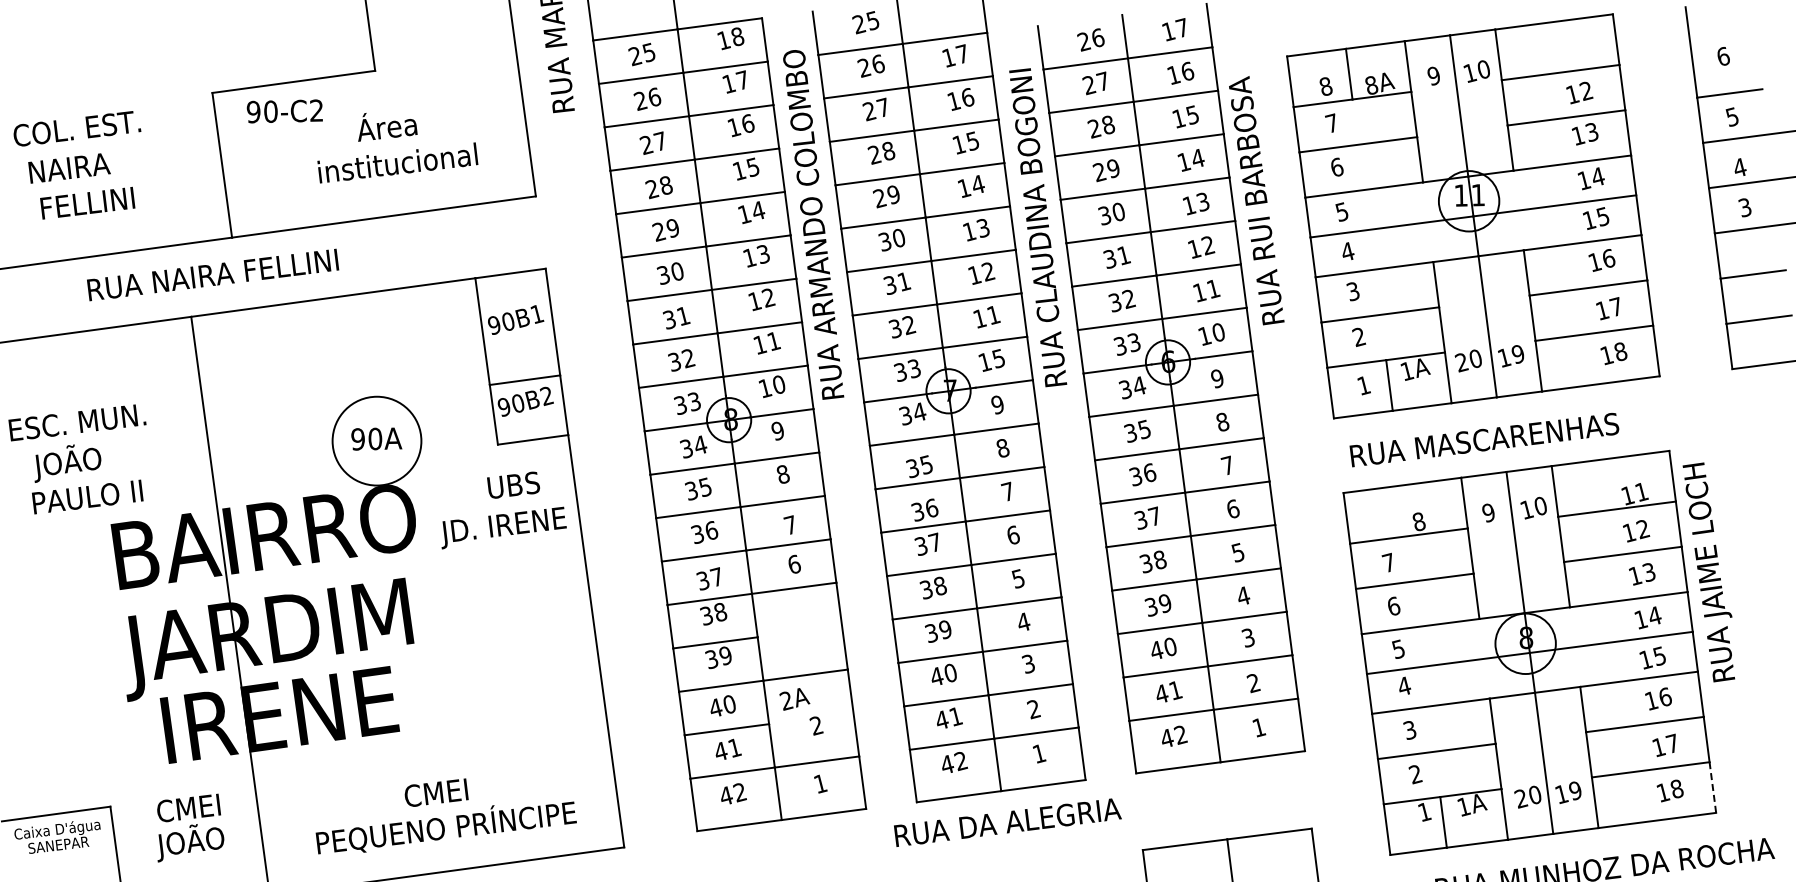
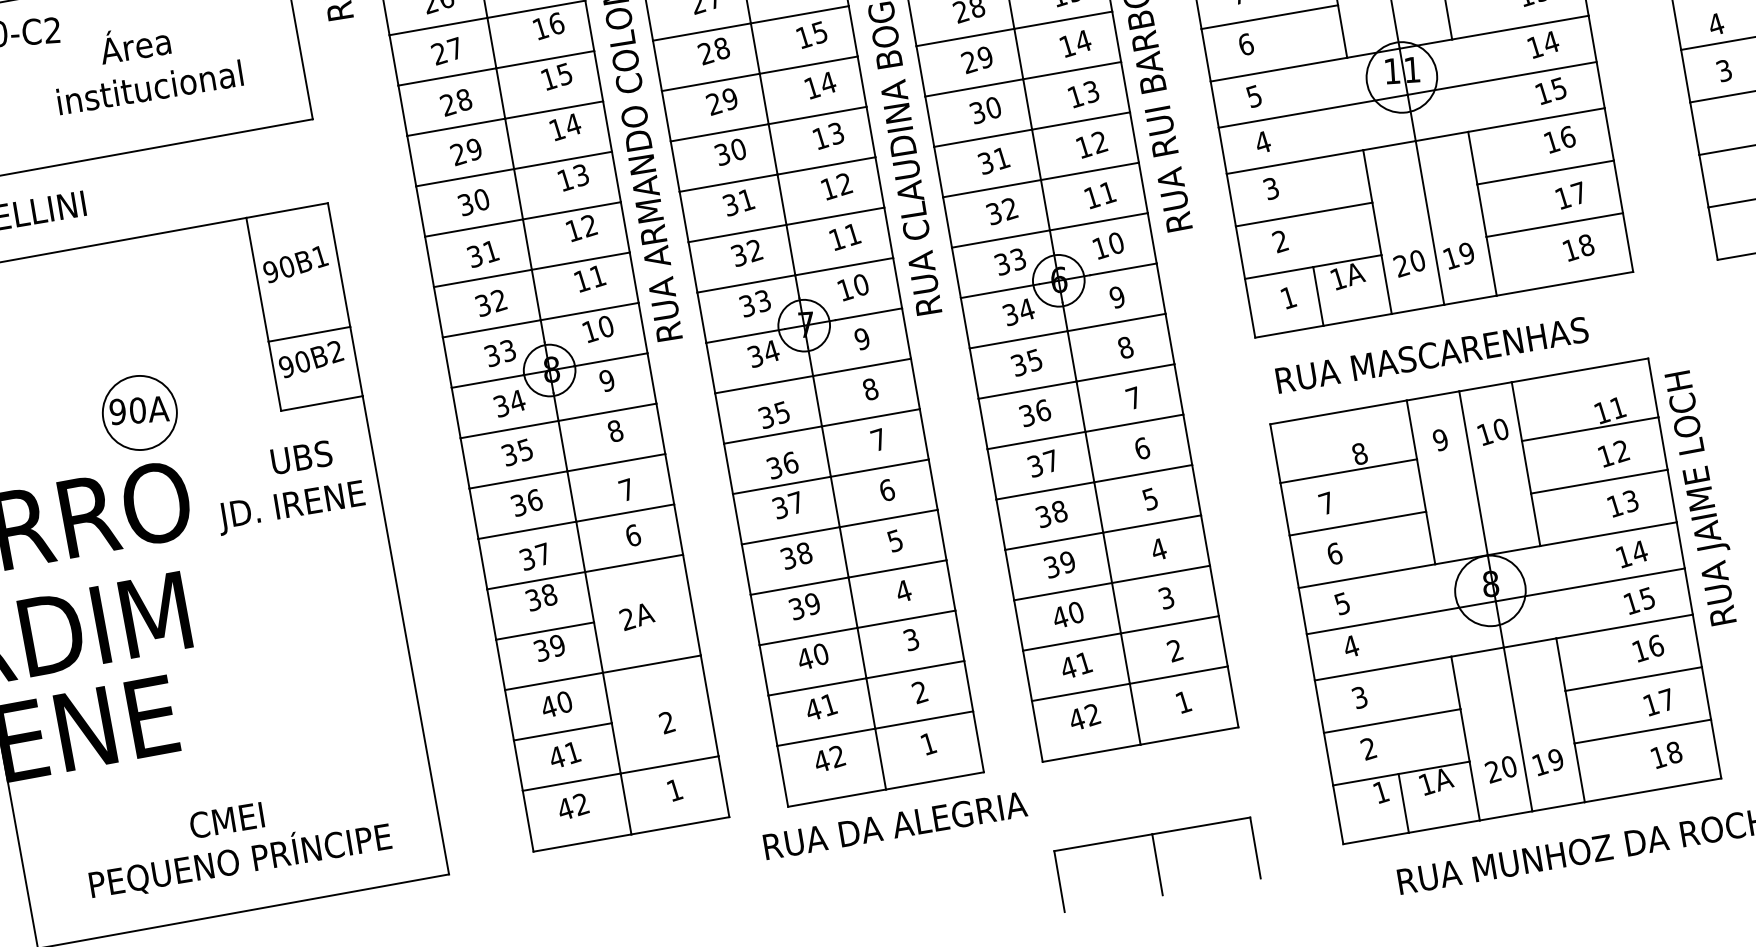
text: (998, 358) -> (860, 284), 15 -> 10
circle: (376, 440) -> (139, 412), size x0.71
text: (794, 699) -> (636, 617), moved
line: (1712, 787) -> (1715, 749), dashed -> solid

